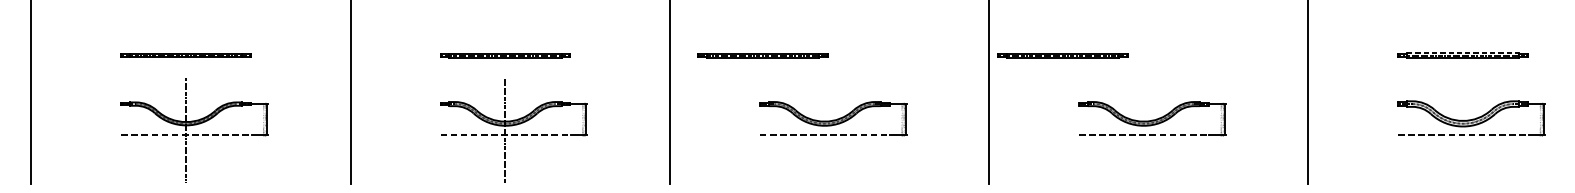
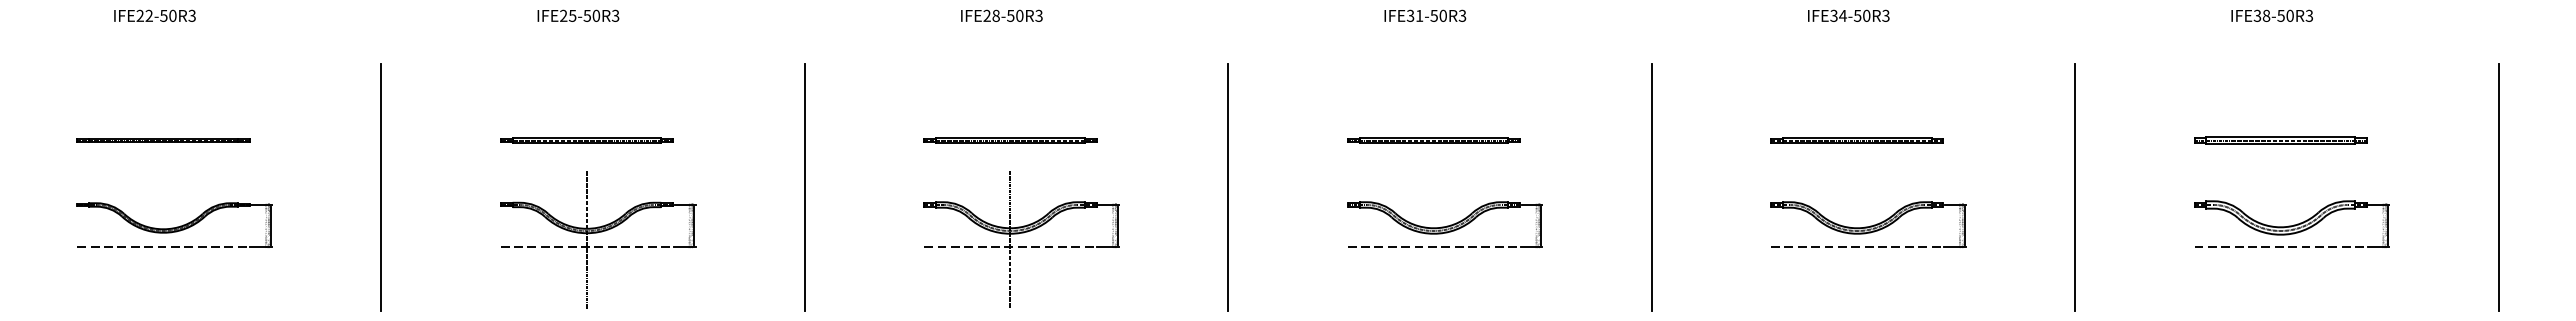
line: (1463, 52) -> (2281, 136), dashed -> solid
part: (762, 55) -> (1433, 140), moved
part: (1062, 55) -> (1856, 140), moved

